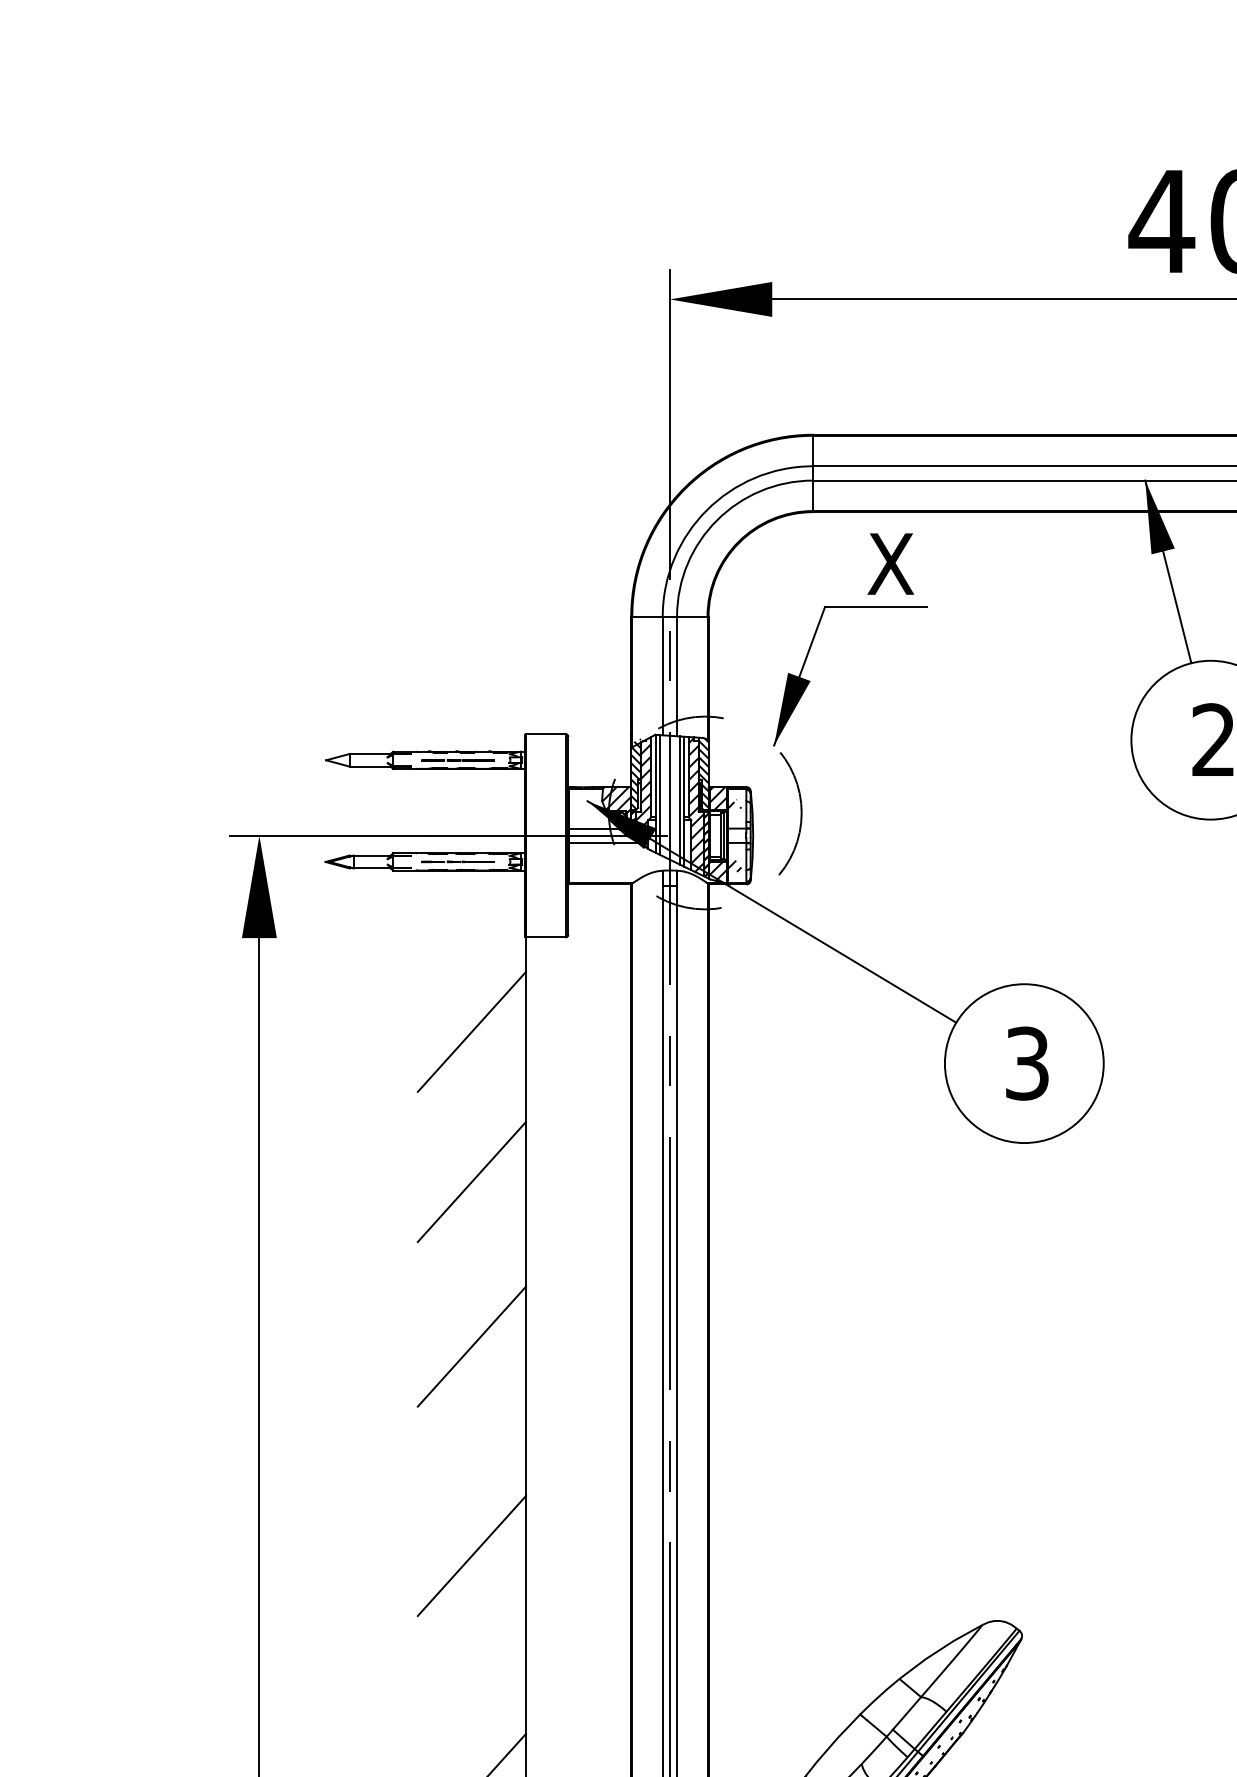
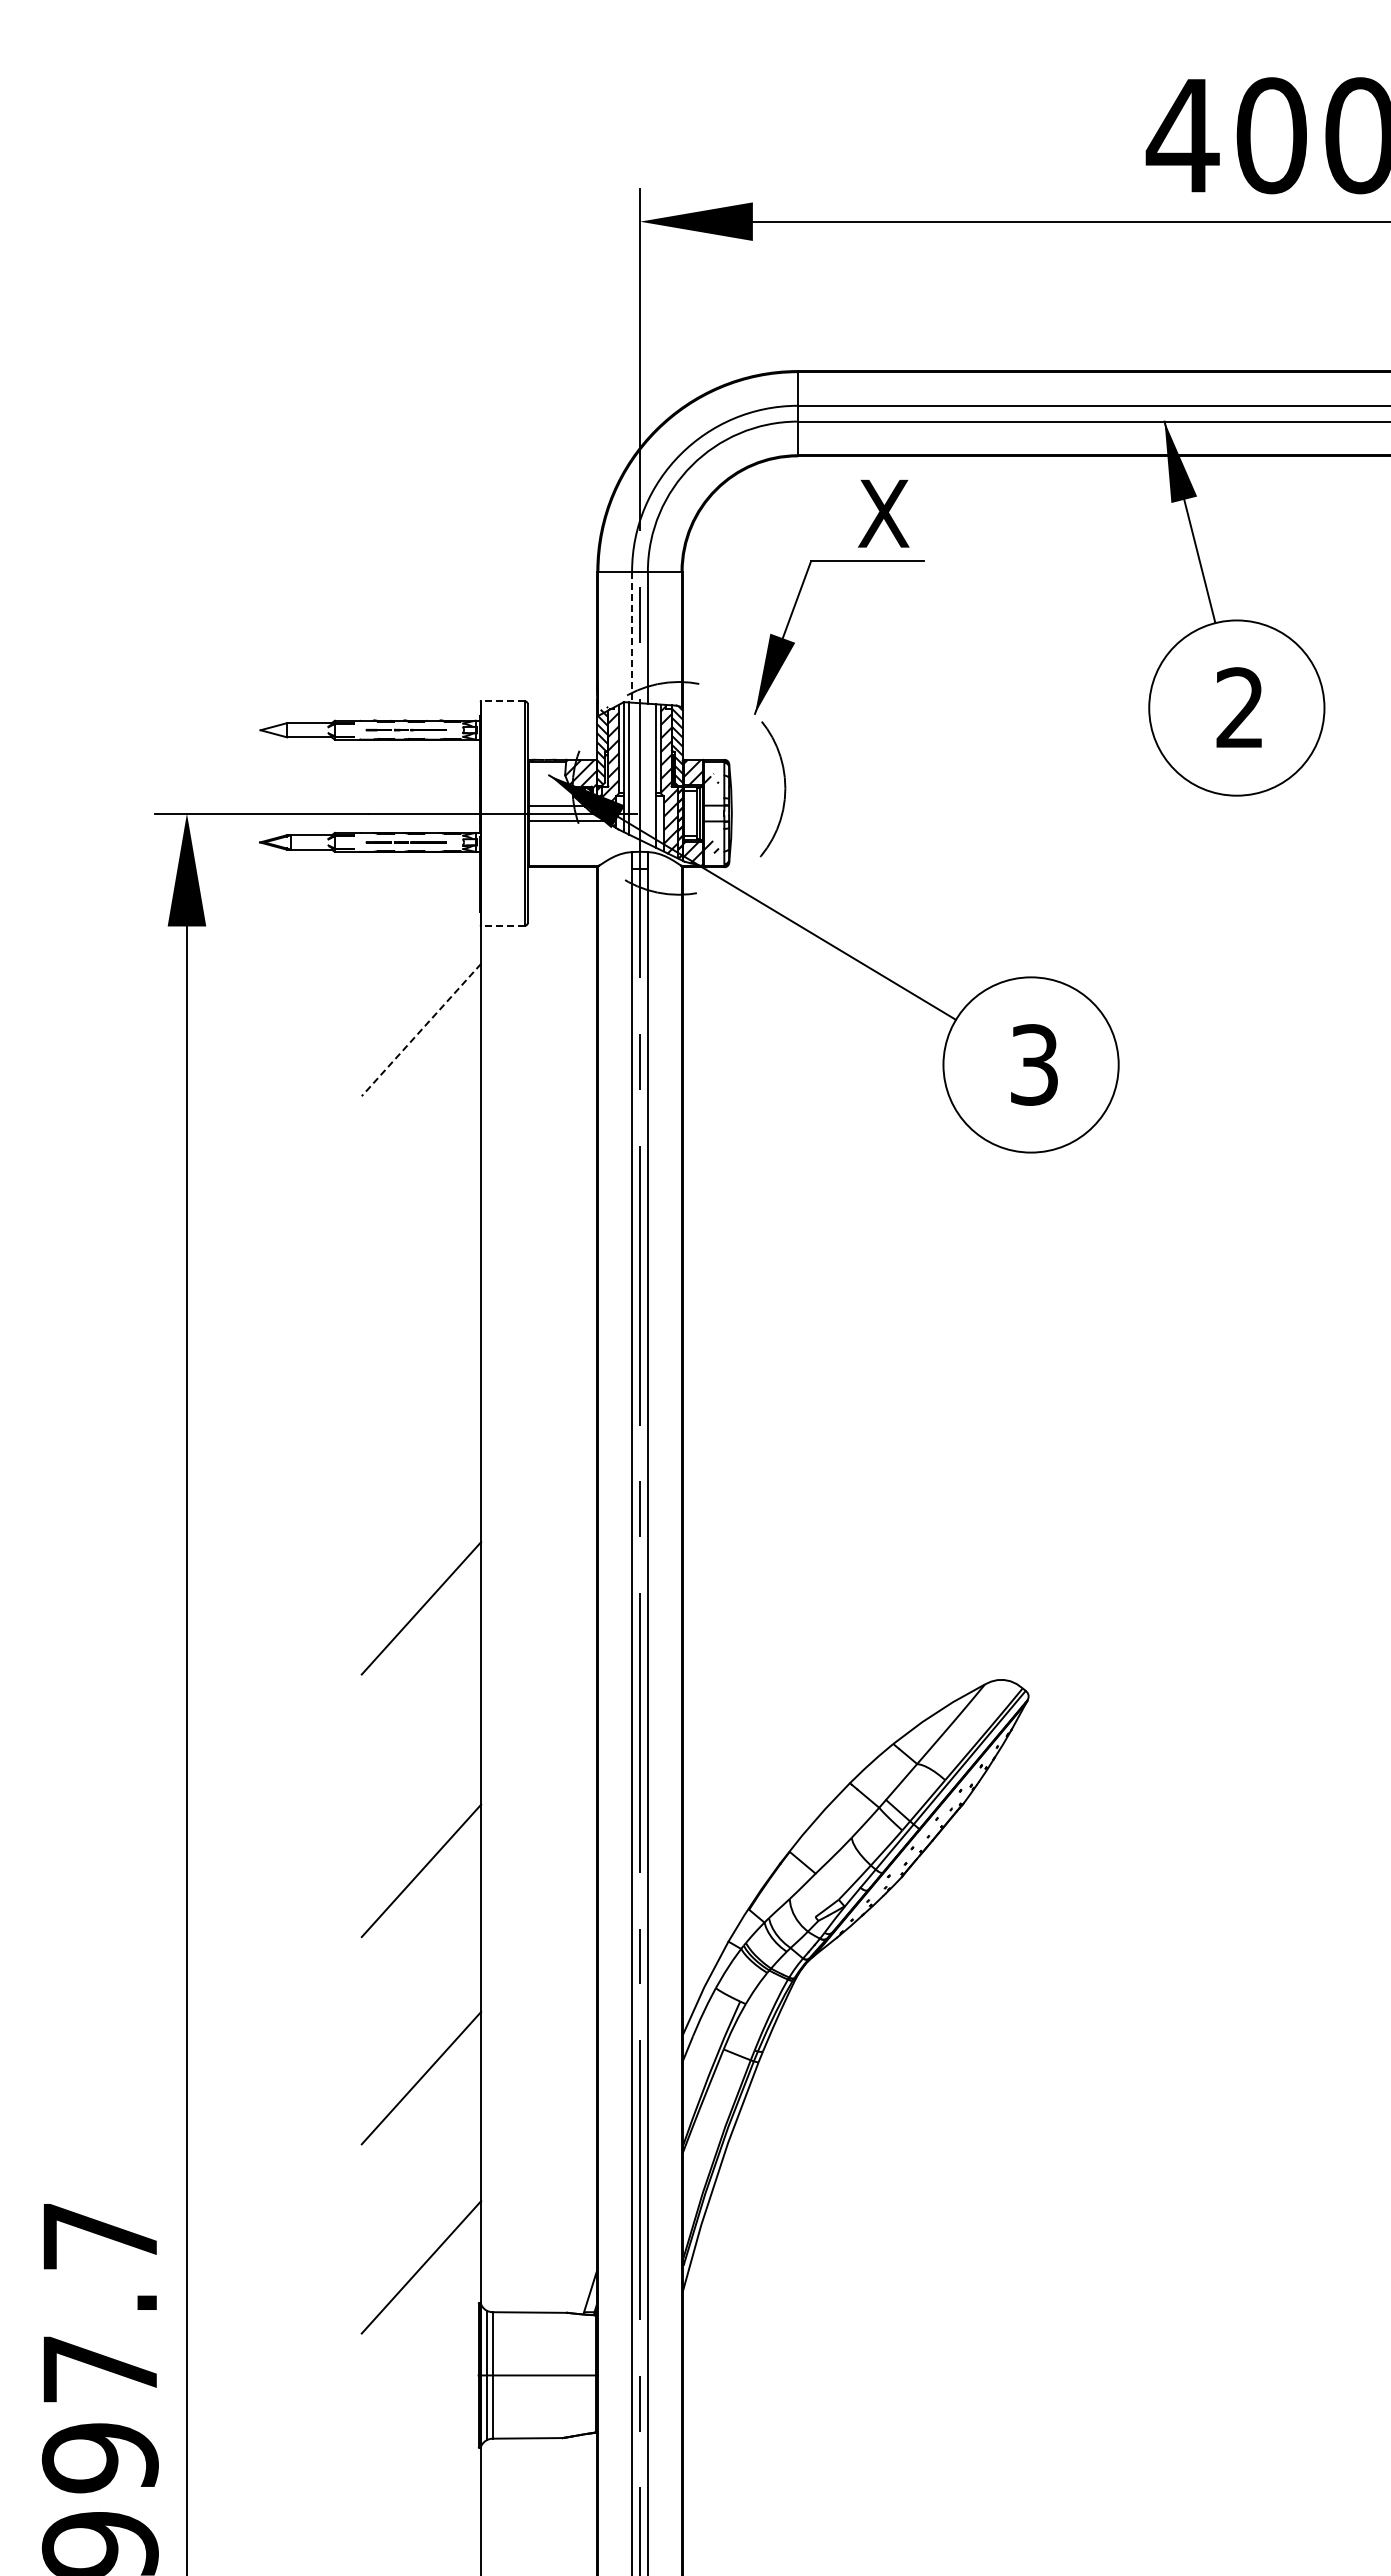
line: (663, 676) -> (632, 637), solid -> dashed
line: (545, 734) -> (502, 701), solid -> dashed
line: (680, 800) -> (651, 774), removed
line: (545, 937) -> (502, 925), solid -> dashed
line: (471, 1032) -> (421, 1030), solid -> dashed
line: (471, 1181) -> (421, 1195), removed
line: (471, 1346) -> (421, 1377), removed

